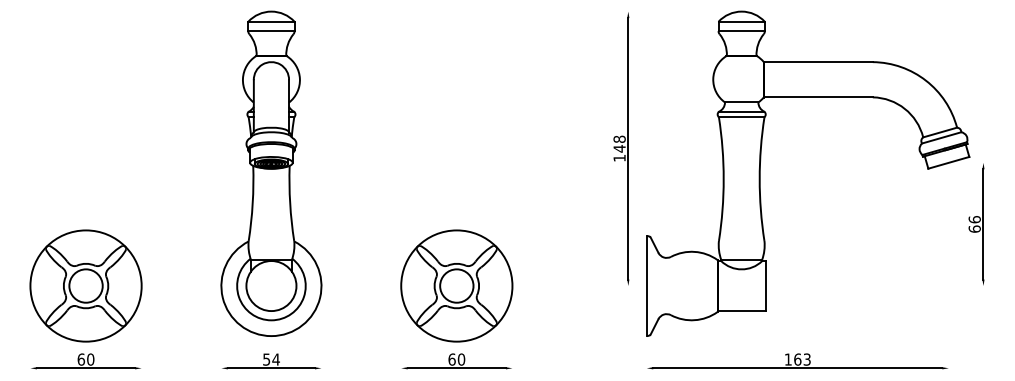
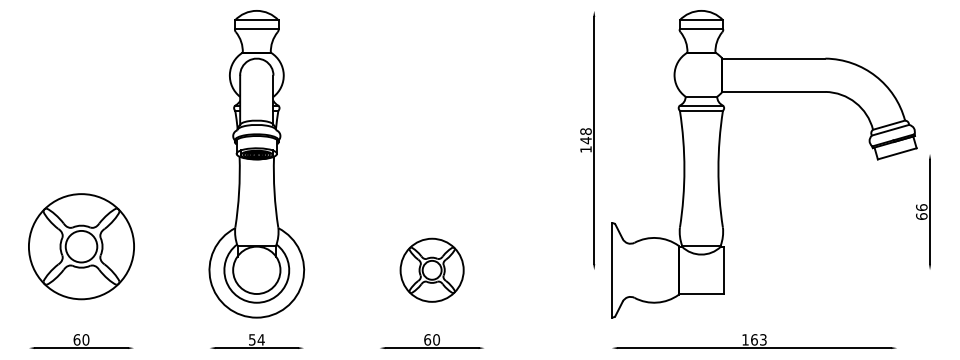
part: (85, 285) -> (80, 246), moved
part: (456, 285) -> (431, 269), size x0.6

